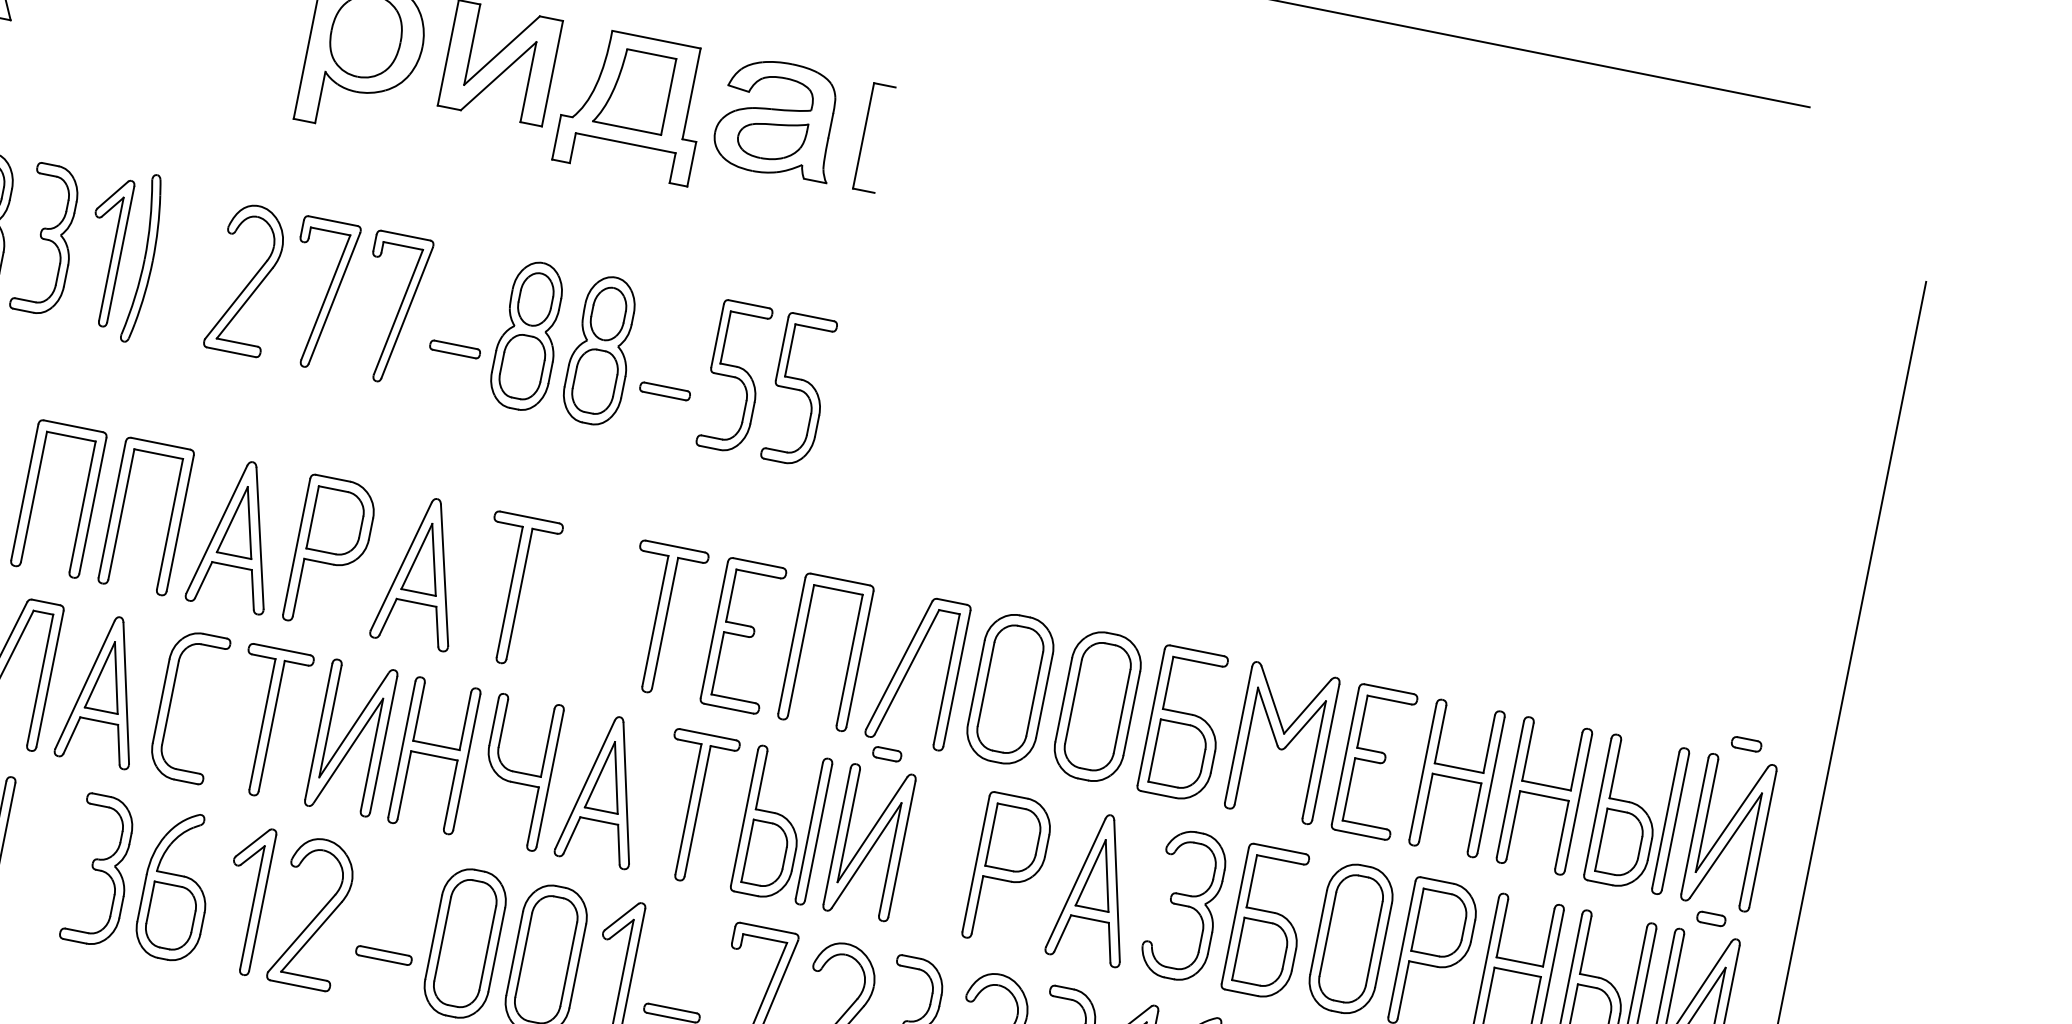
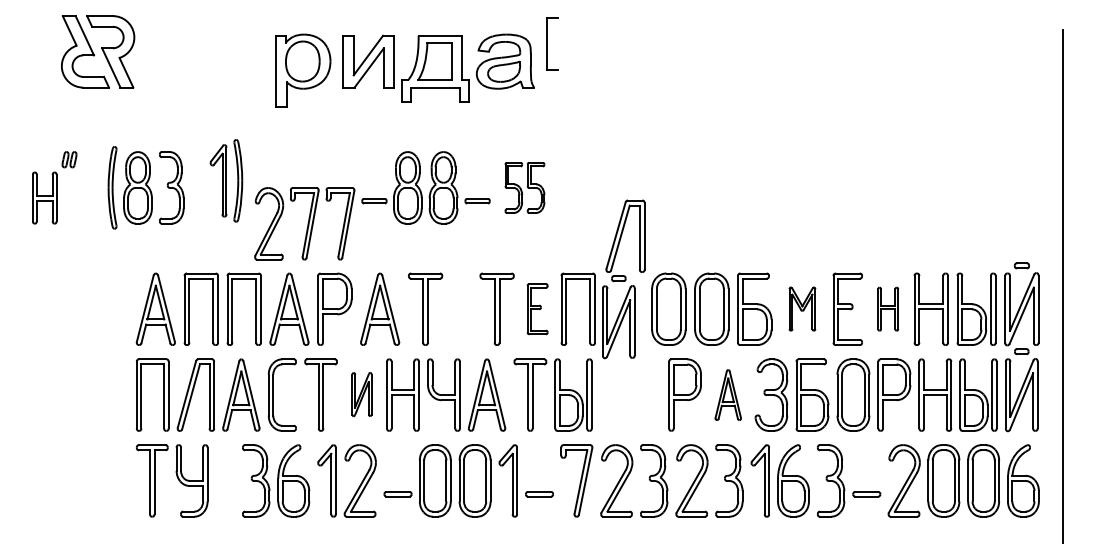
part: (874, 137) -> (552, 43), moved
part: (120, 253) -> (226, 180), moved
part: (318, 293) -> (304, 223), moved
part: (766, 382) -> (524, 187), size x0.7
part: (743, 634) -> (537, 308), size x0.7
part: (350, 737) -> (361, 394), size x0.6
part: (1282, 741) -> (802, 308), size x0.6
part: (896, 757) -> (623, 279), moved
part: (1455, 776) -> (887, 308), size x0.6
part: (1097, 886) -> (728, 394), size x0.7

